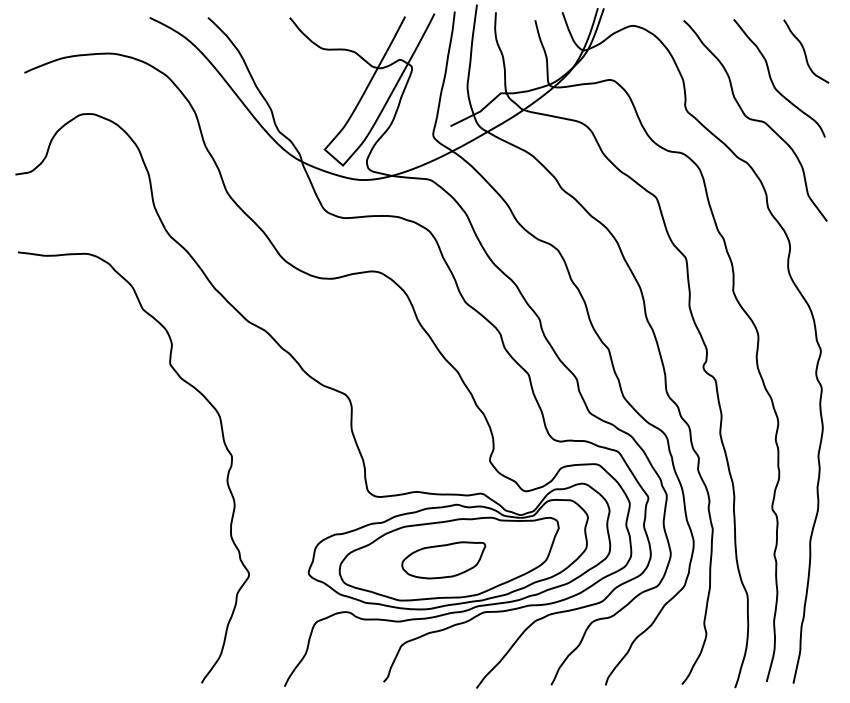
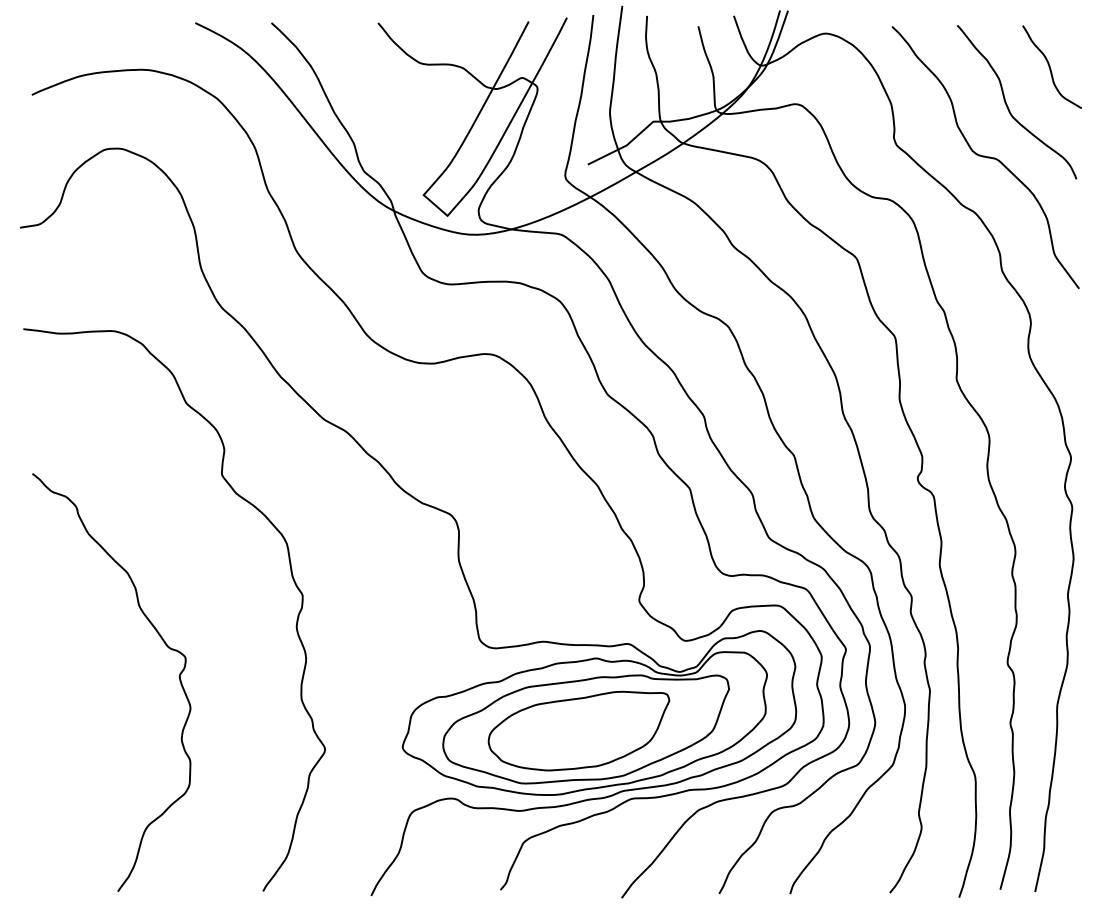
curve: (126, 494) -> (165, 645), added
part: (443, 559) -> (578, 730), size x1.67

